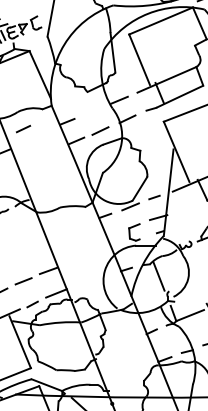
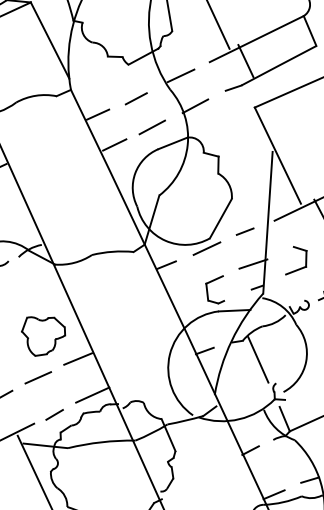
line: (23, 128) -> (136, 97), moved
part: (184, 216) -> (295, 260), added
part: (27, 255) -> (42, 335), added

